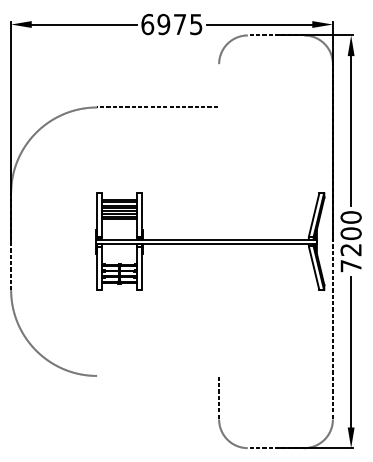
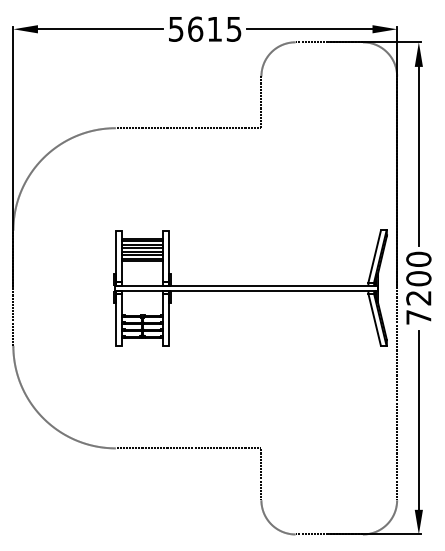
text: (163, 23) -> (194, 28), 6975 -> 5615
line: (219, 85) -> (261, 102), added
line: (157, 376) -> (188, 448), added

